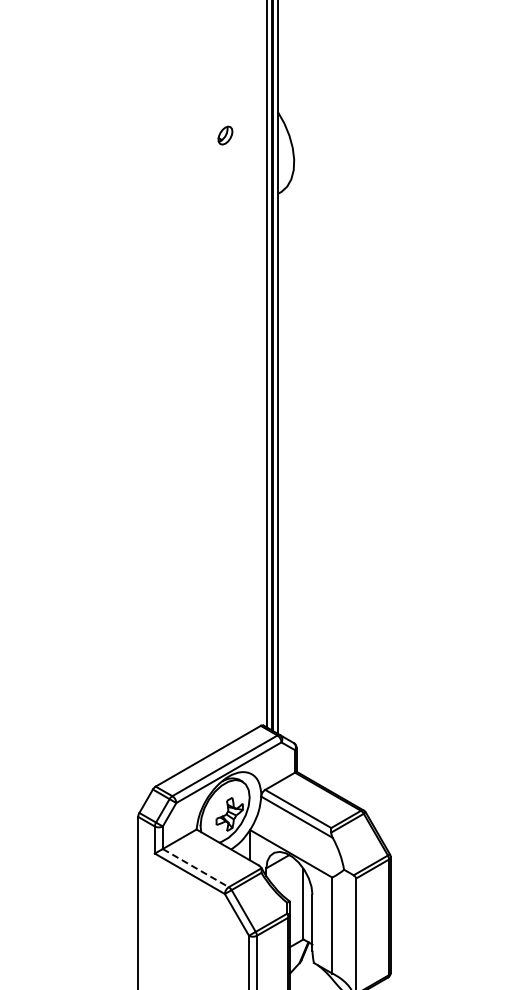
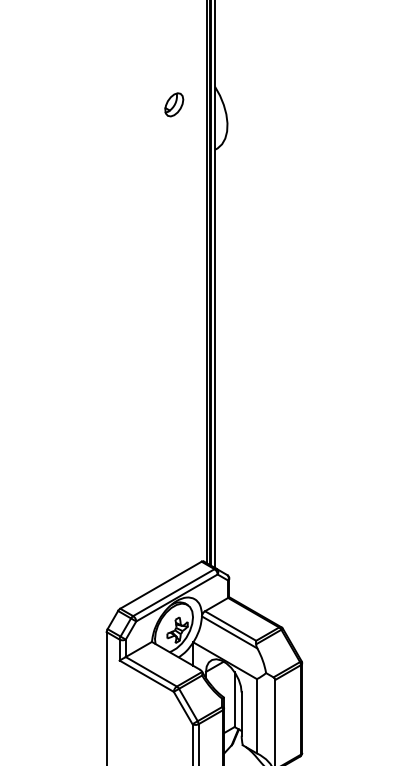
part: (225, 135) -> (174, 104), size x1.67
line: (196, 868) -> (151, 672), dashed -> solid

